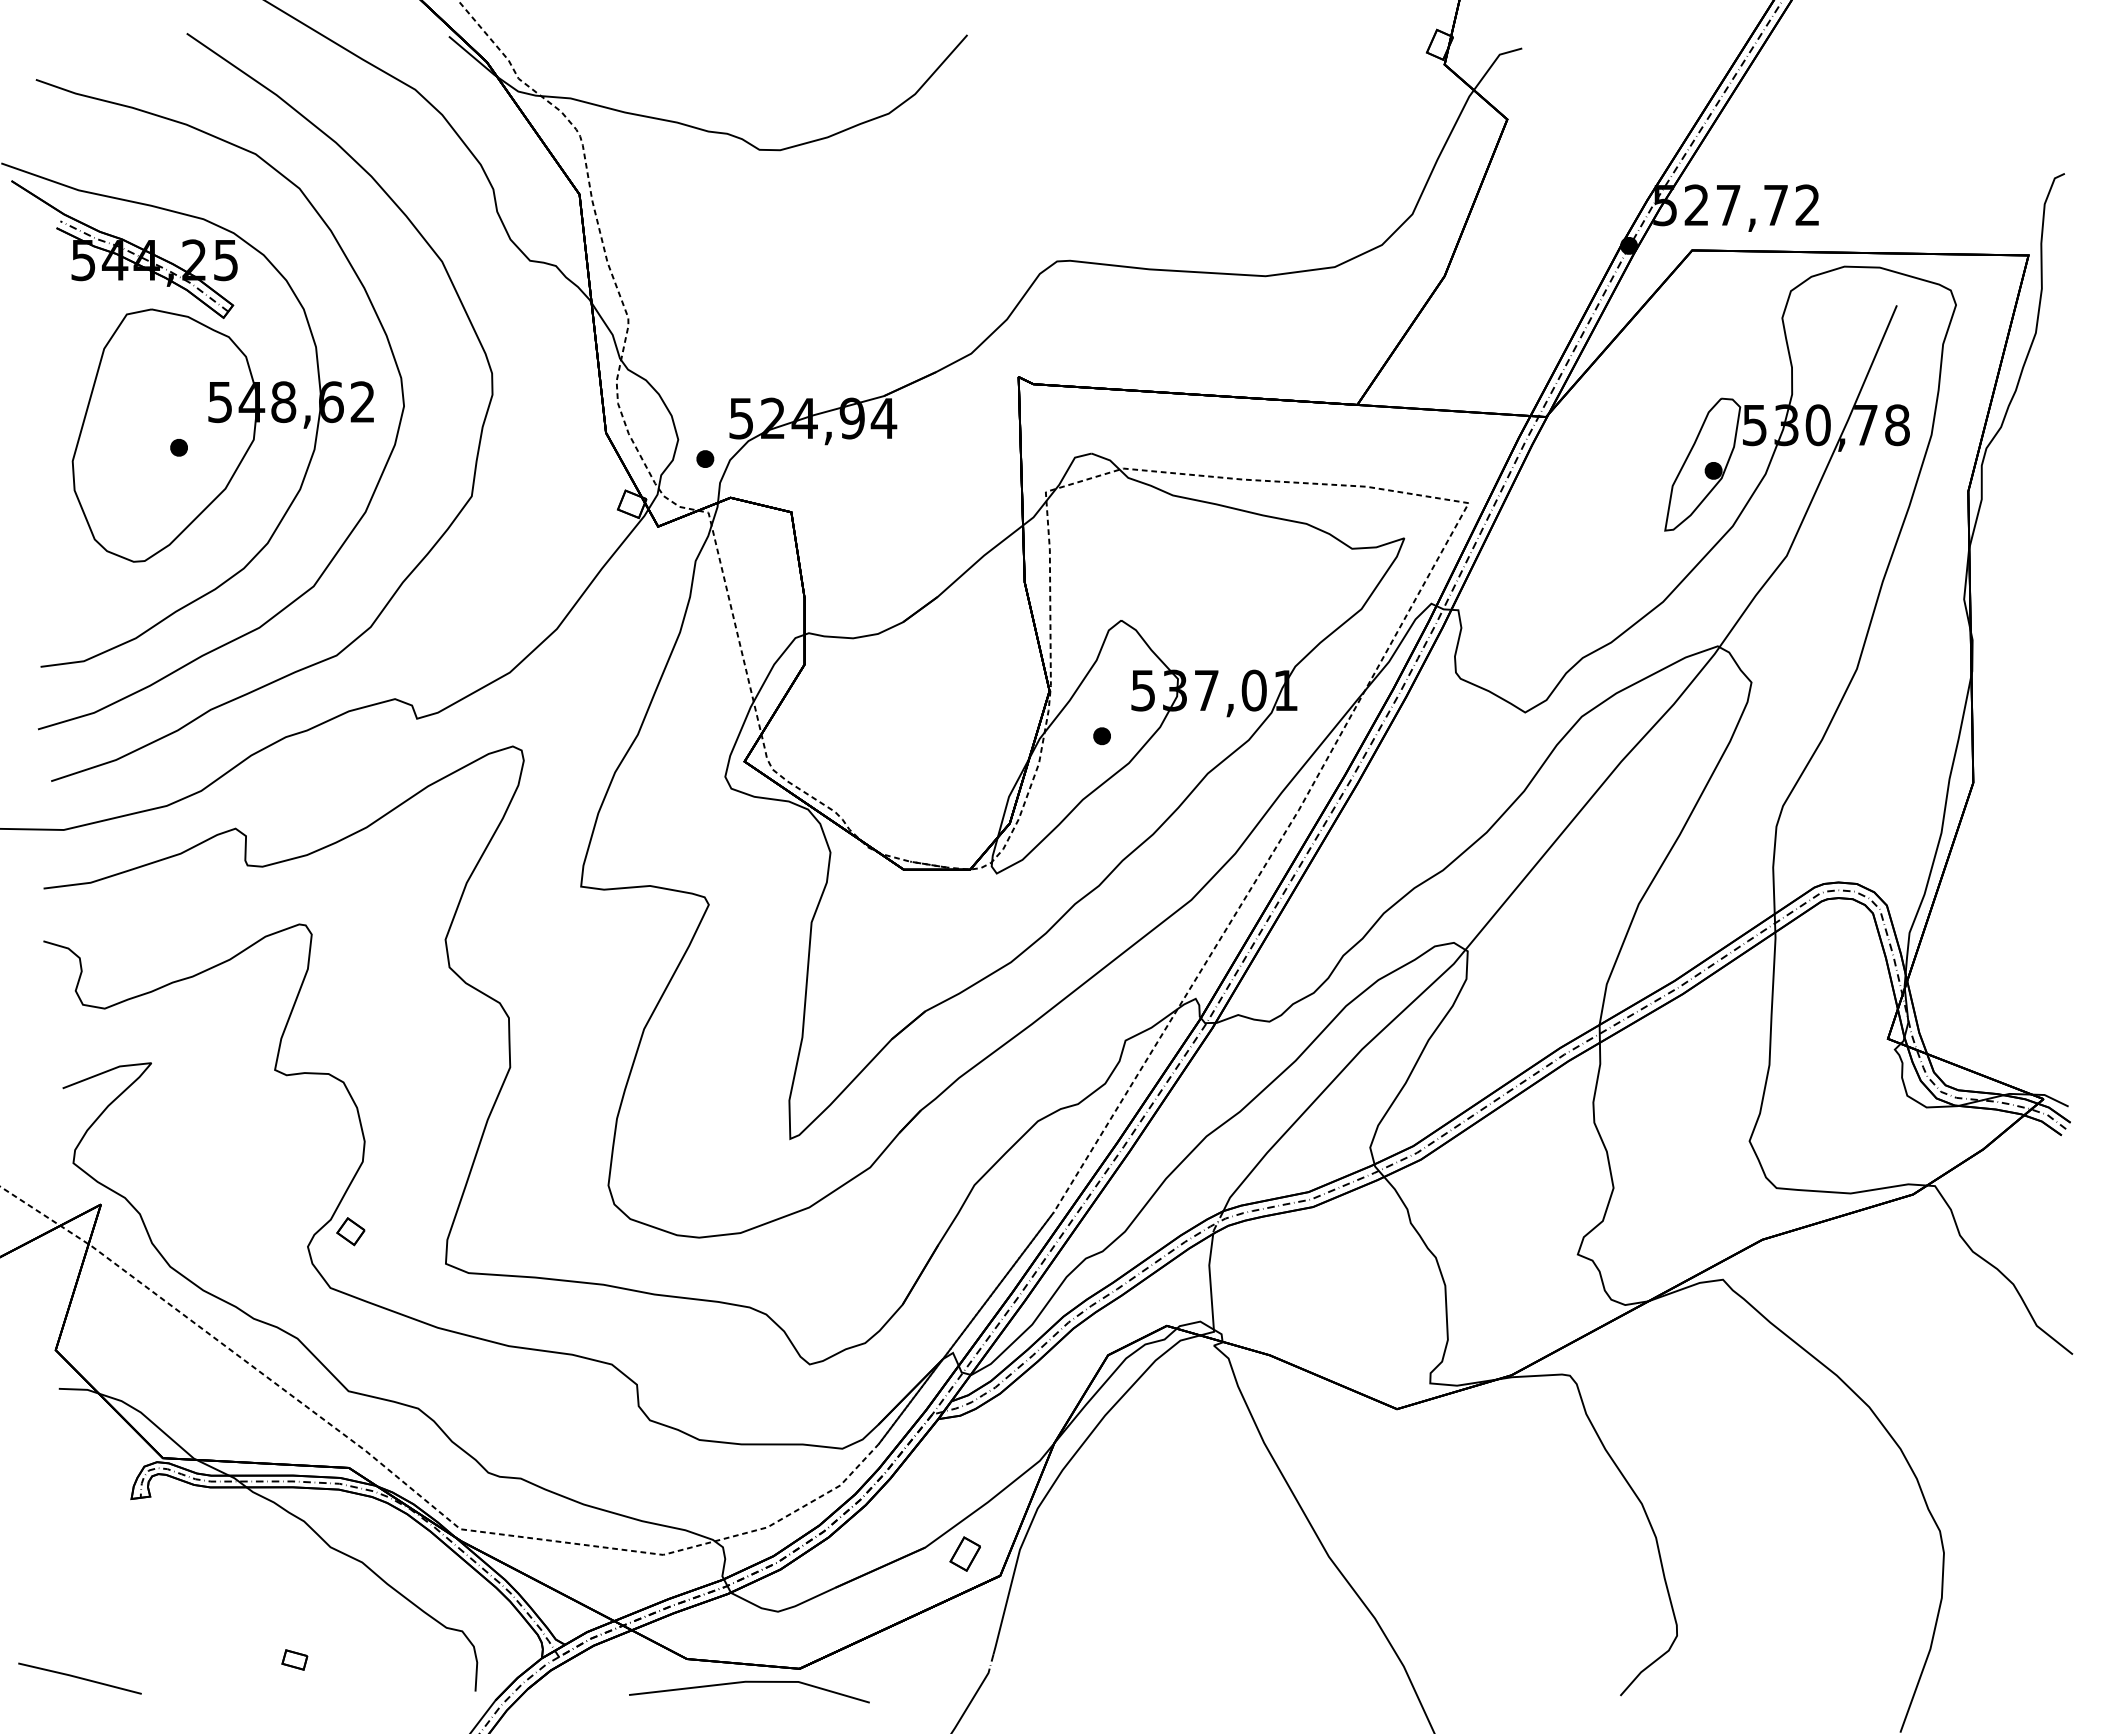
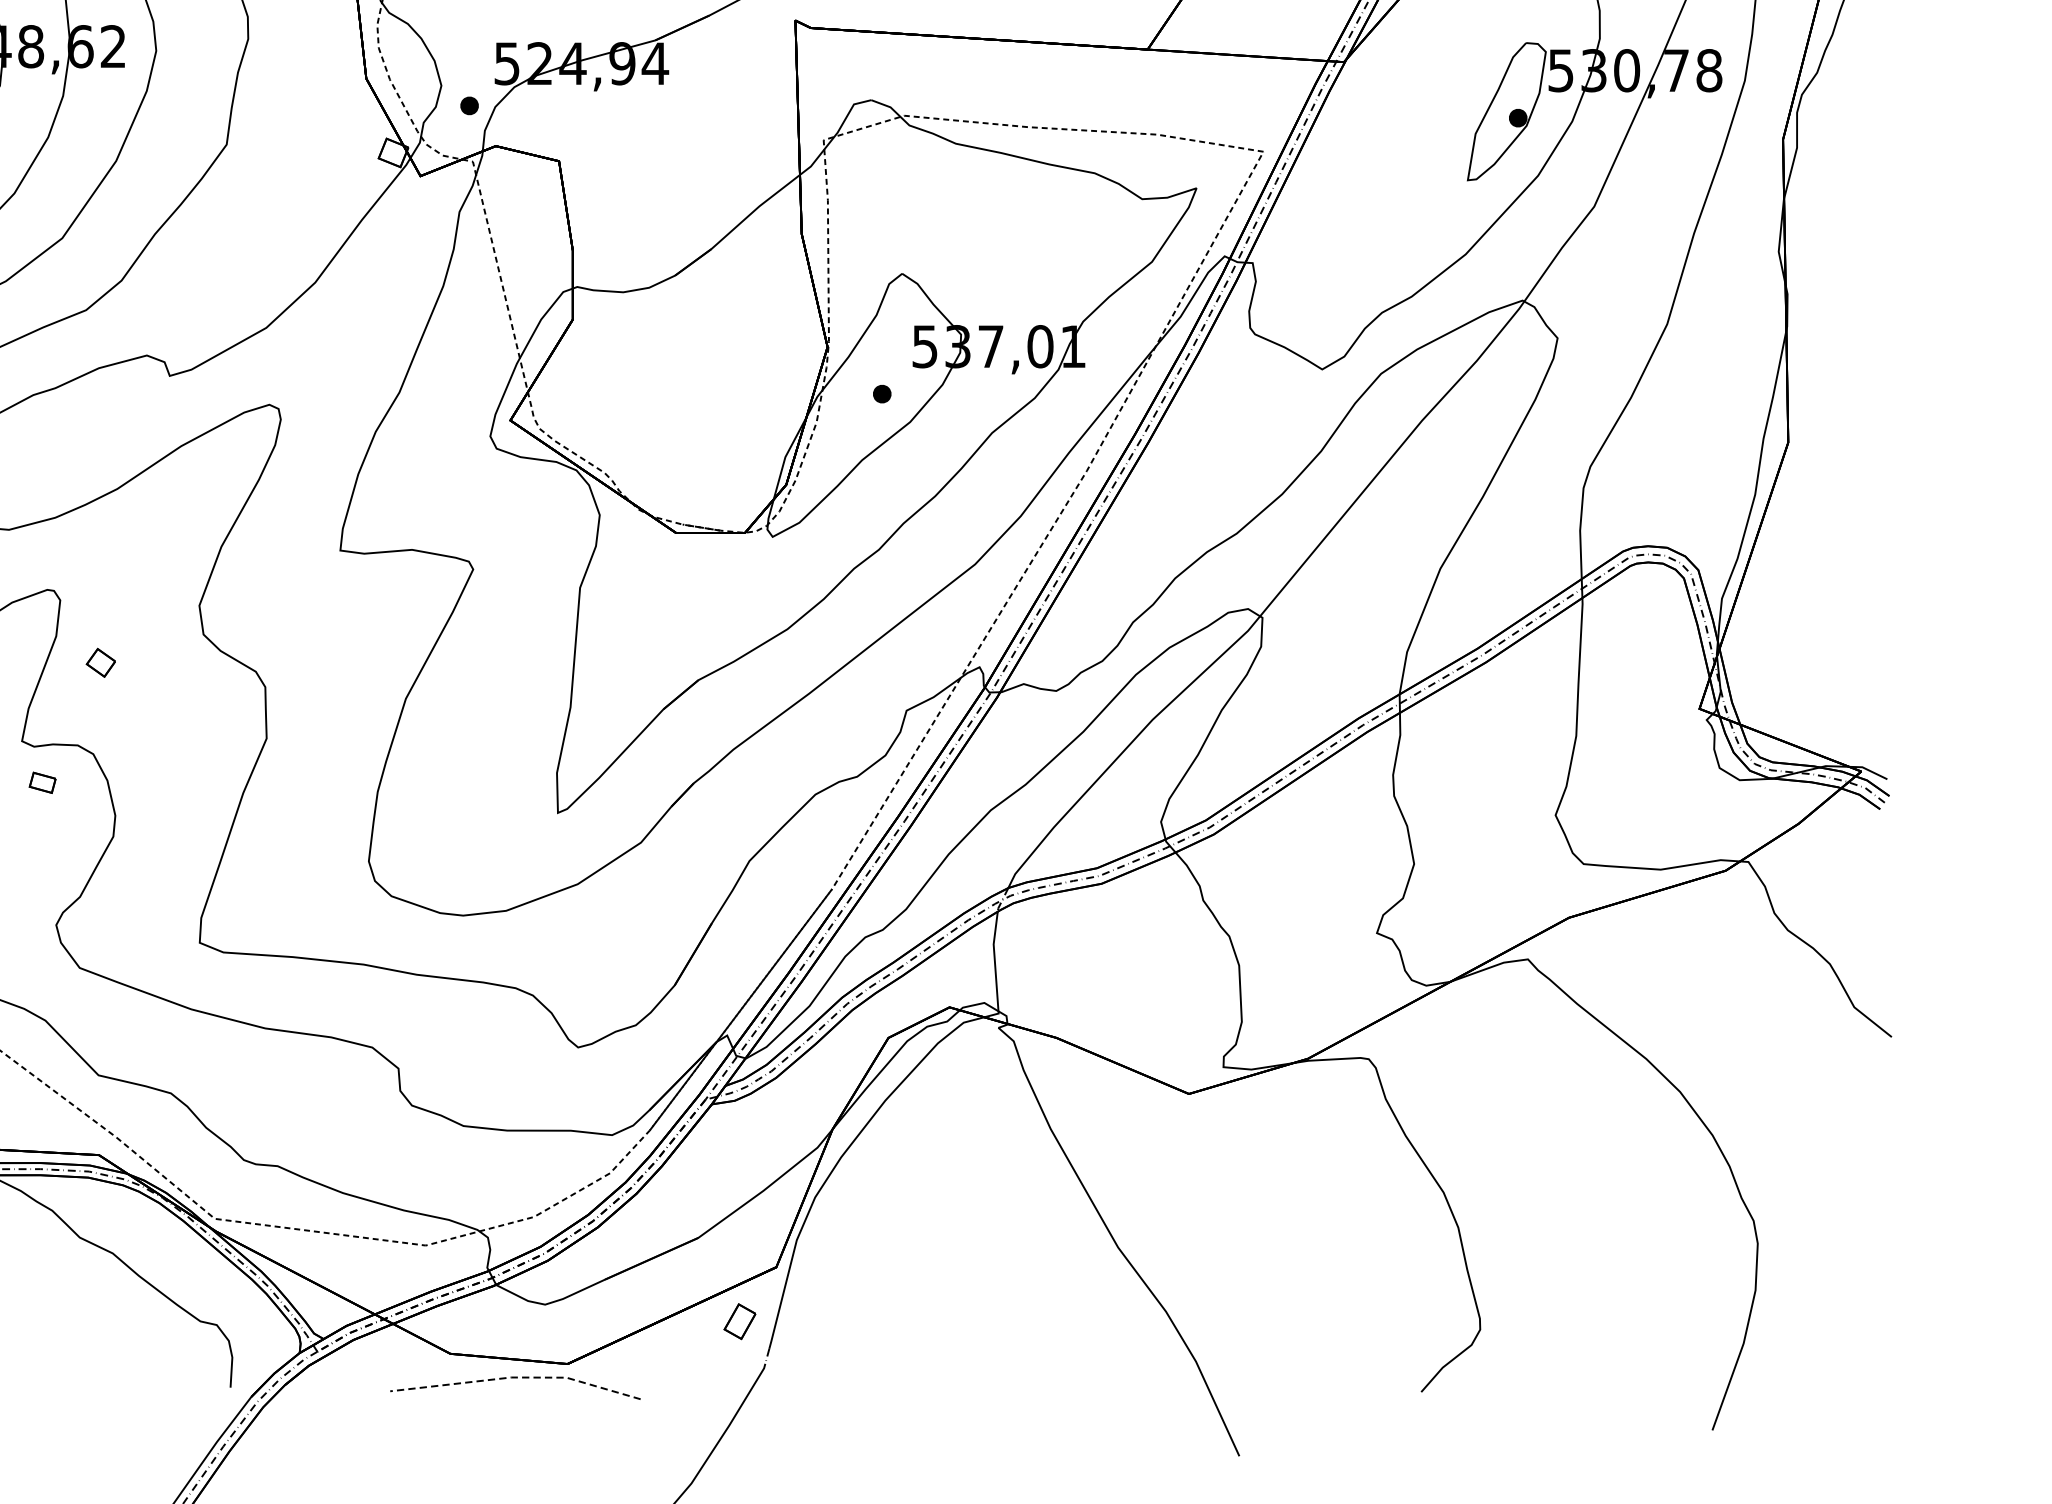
part: (350, 1231) -> (100, 662), moved
part: (964, 1553) -> (739, 1321), moved
part: (294, 1659) -> (42, 782), moved
line: (750, 1681) -> (516, 1377), solid -> dashed

